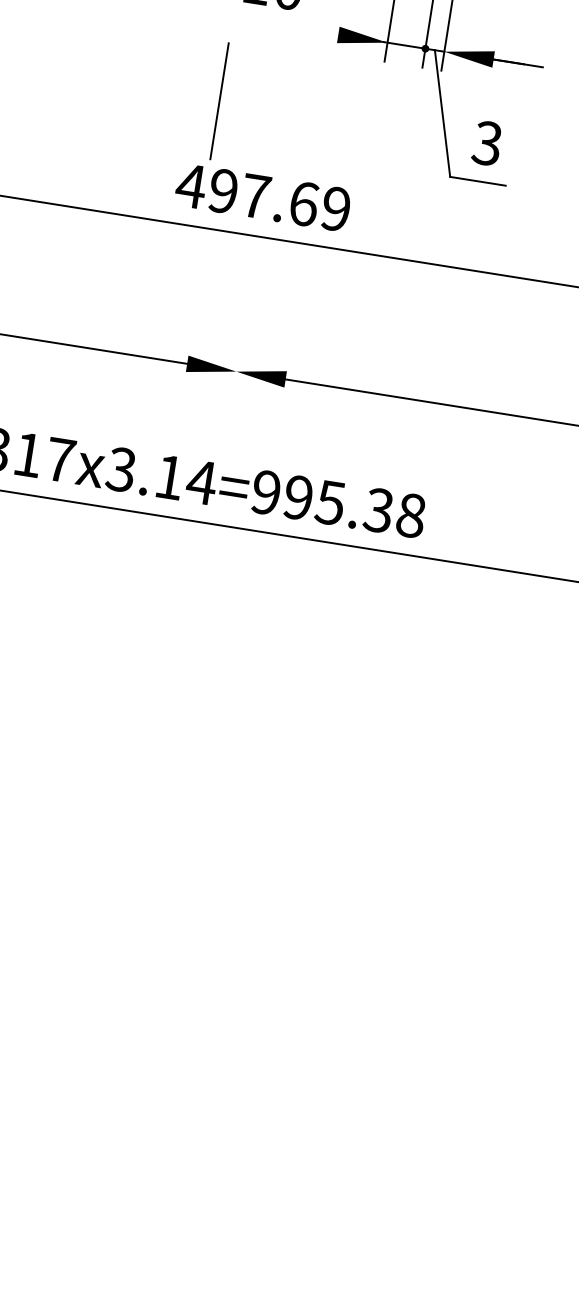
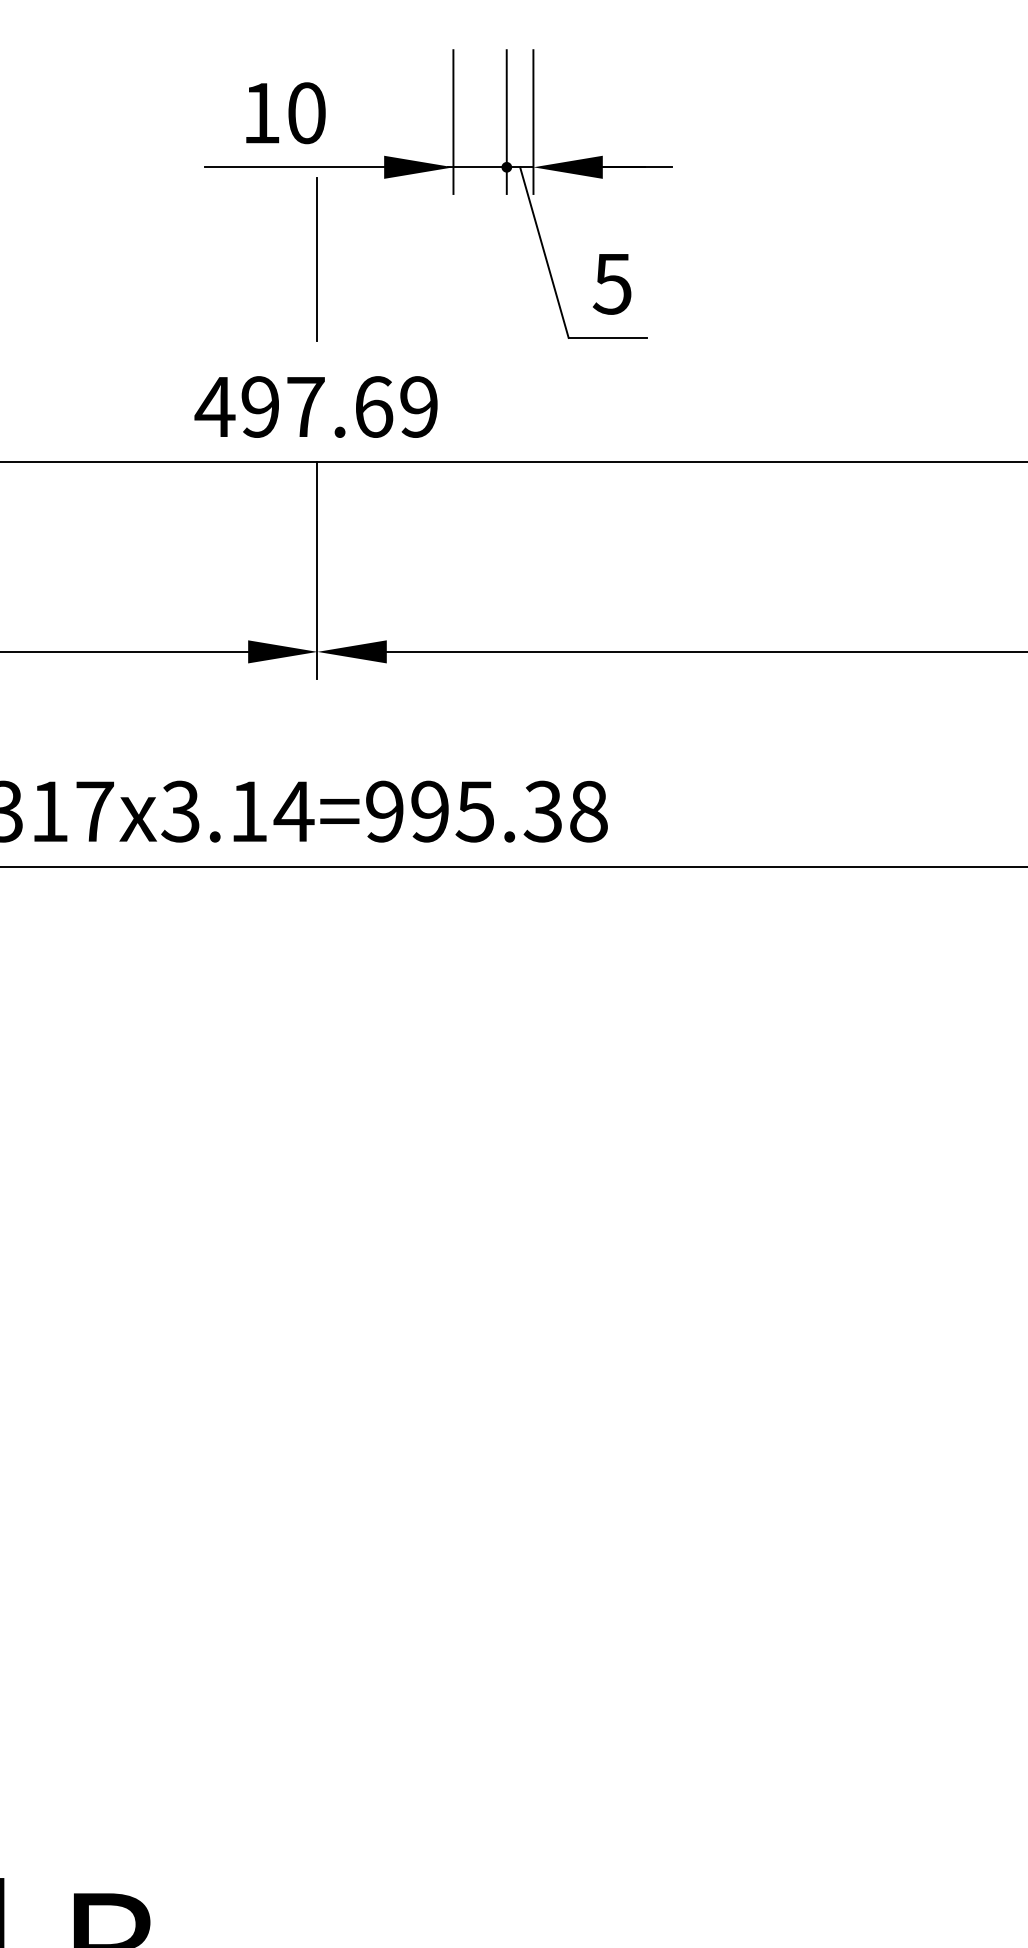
line: (274, 24) -> (294, 167), added
line: (218, 101) -> (316, 259), moved
text: (486, 143) -> (611, 283), 3 -> 5
line: (245, 313) -> (317, 569), added

